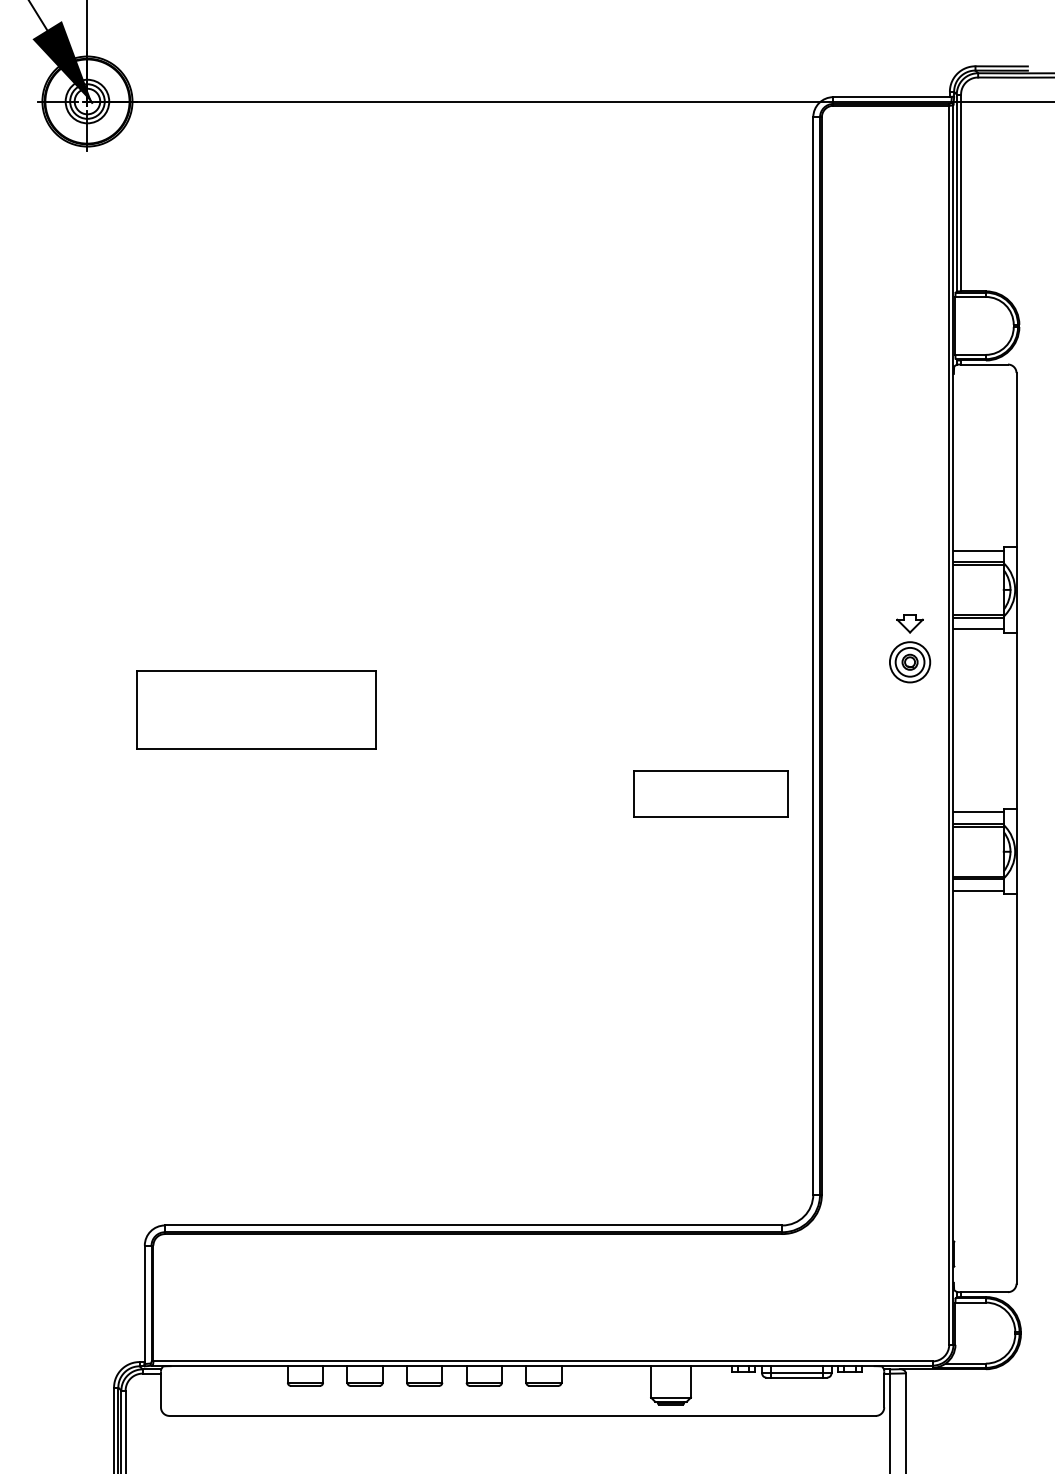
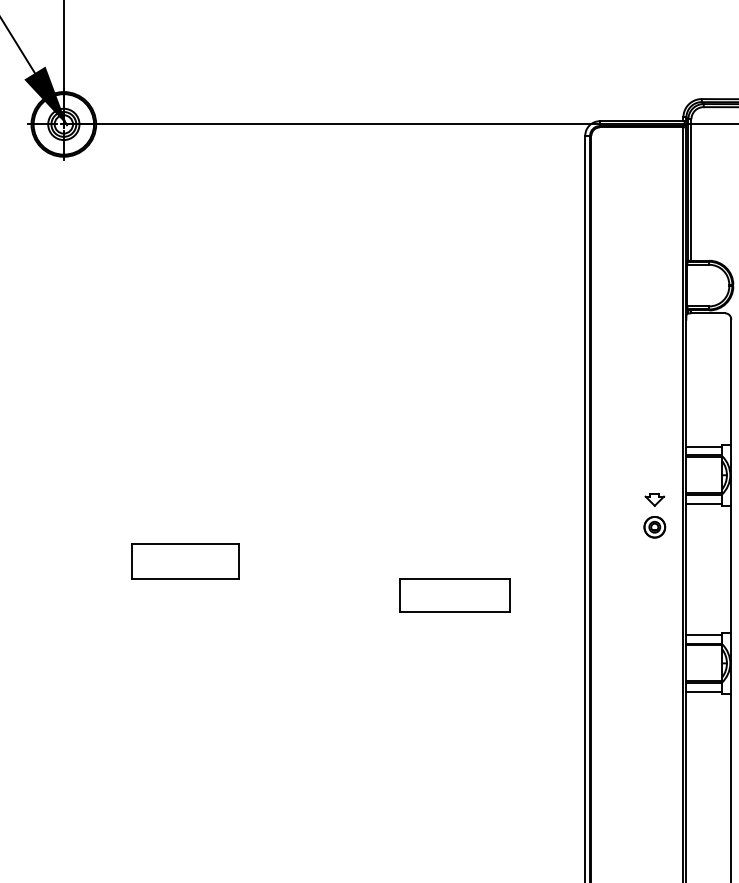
circle: (909, 661) -> (654, 526), size x0.71
part: (256, 710) -> (185, 561), size x0.62
part: (710, 793) -> (454, 595), moved

